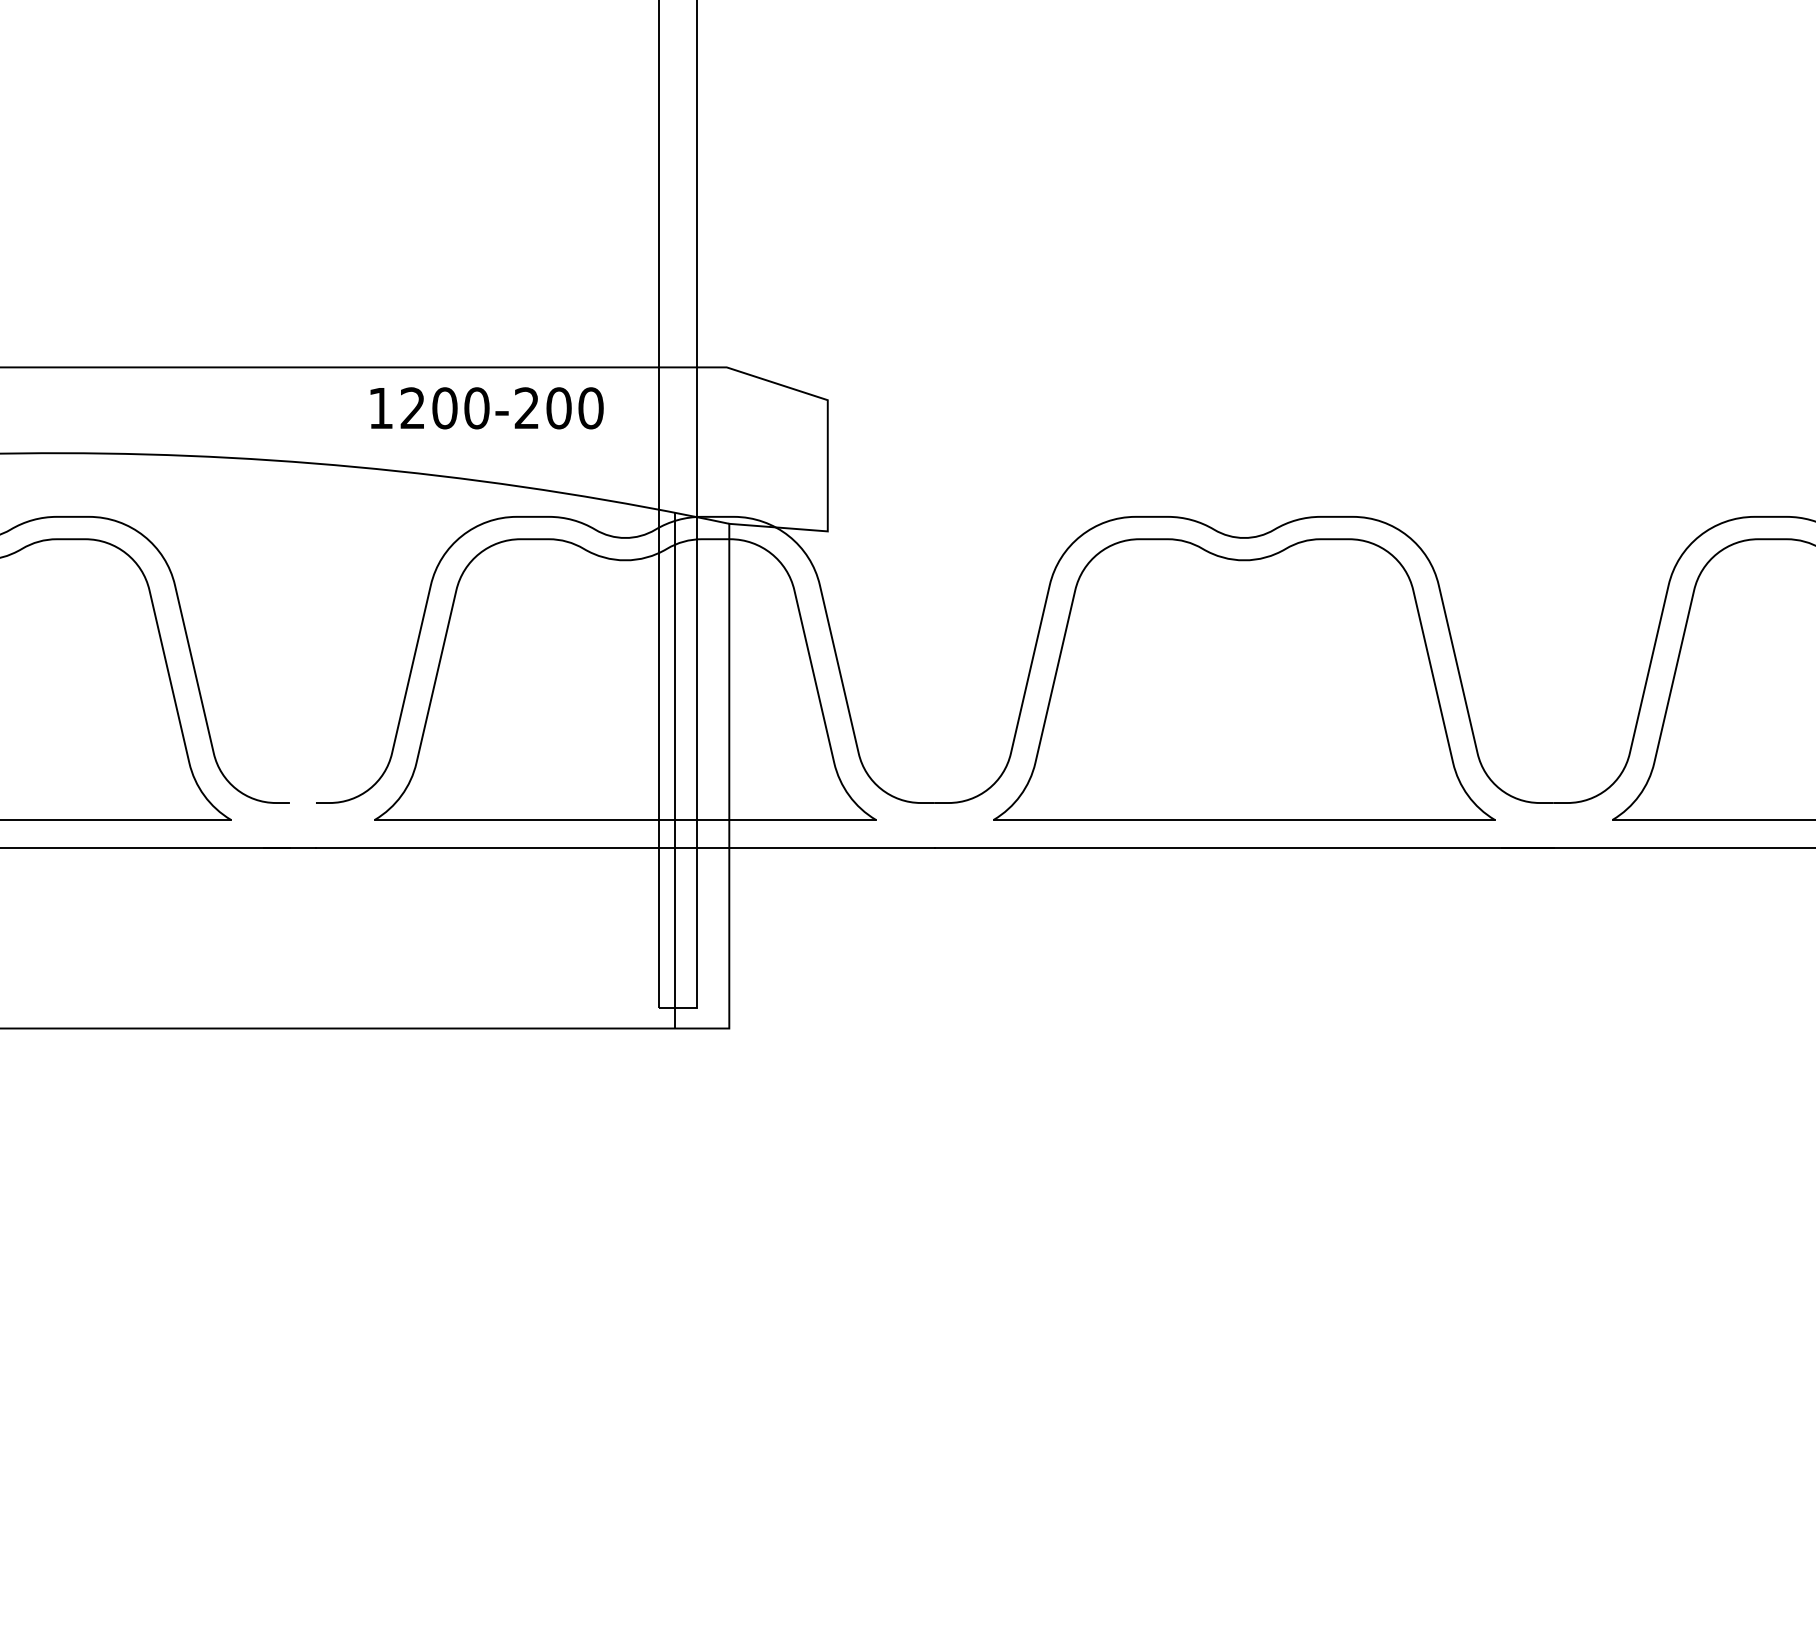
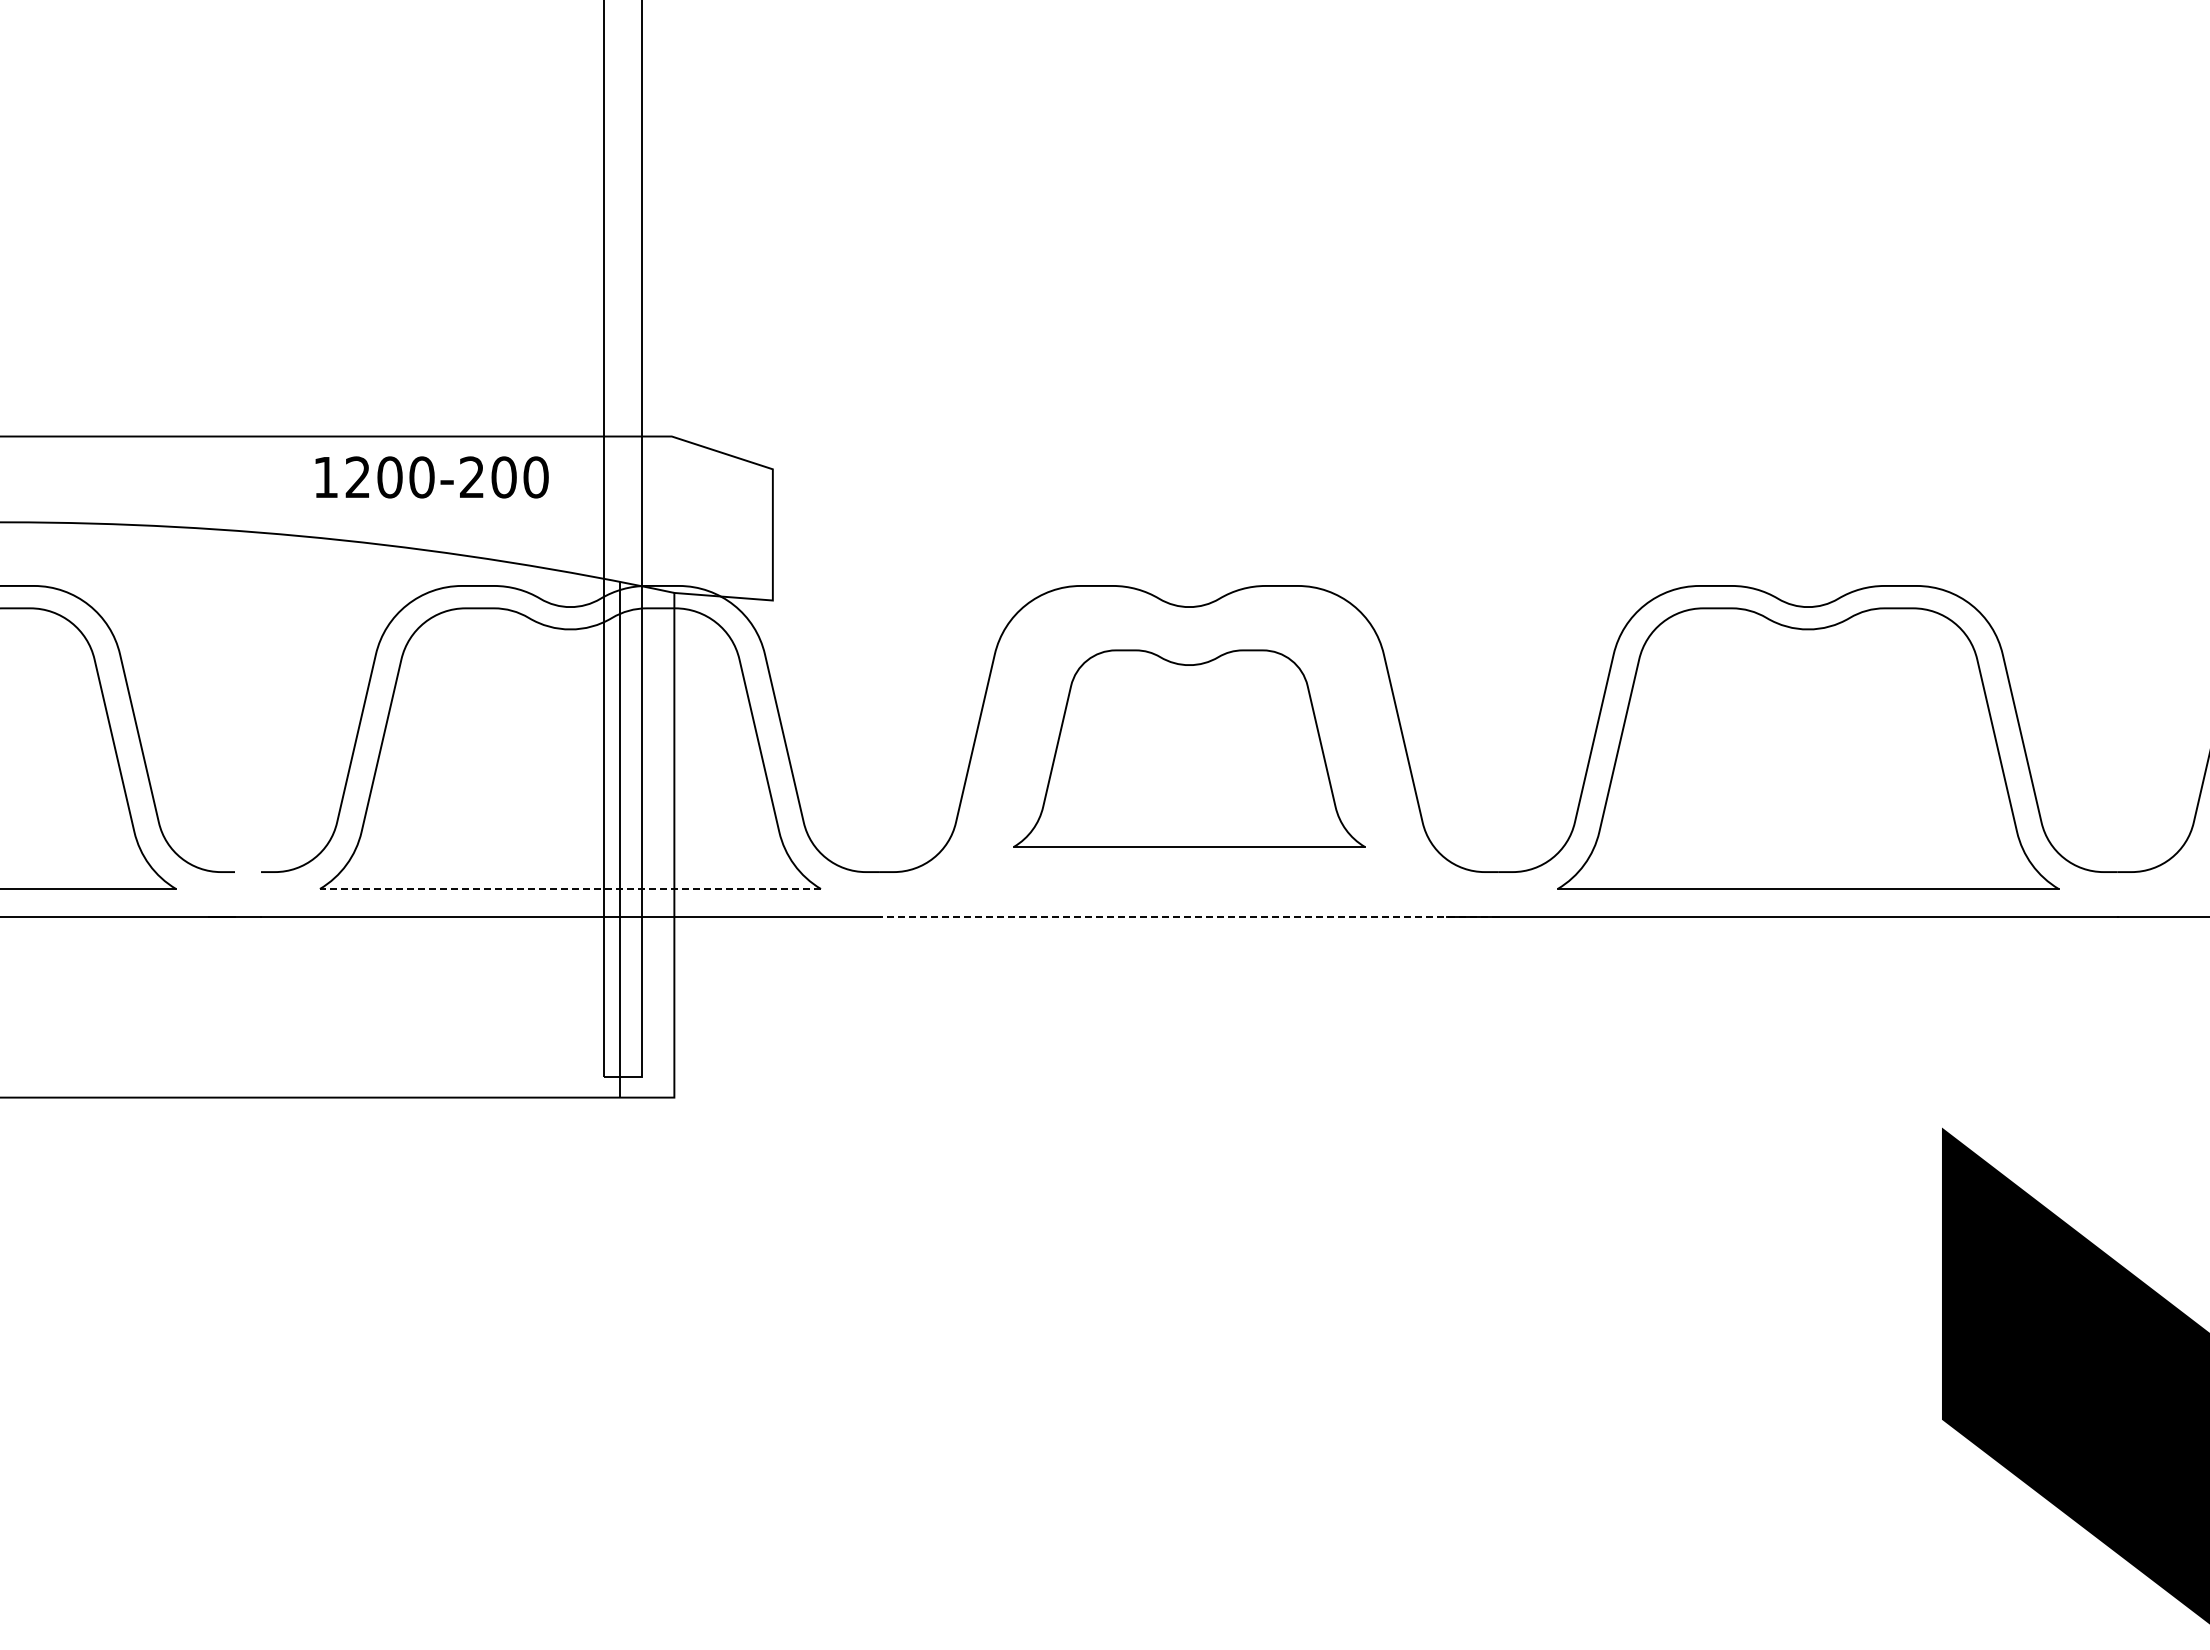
part: (1244, 679) -> (1189, 748), size x0.7
line: (624, 819) -> (569, 888), solid -> dashed
line: (1243, 847) -> (1188, 916), solid -> dashed

